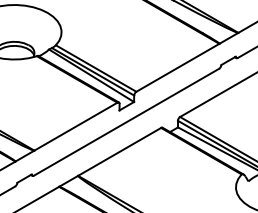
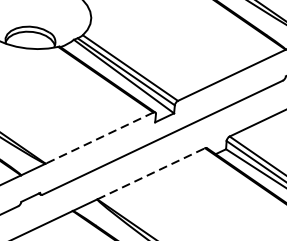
line: (75, 126) -> (99, 137), solid -> dashed
line: (119, 151) -> (151, 173), solid -> dashed

